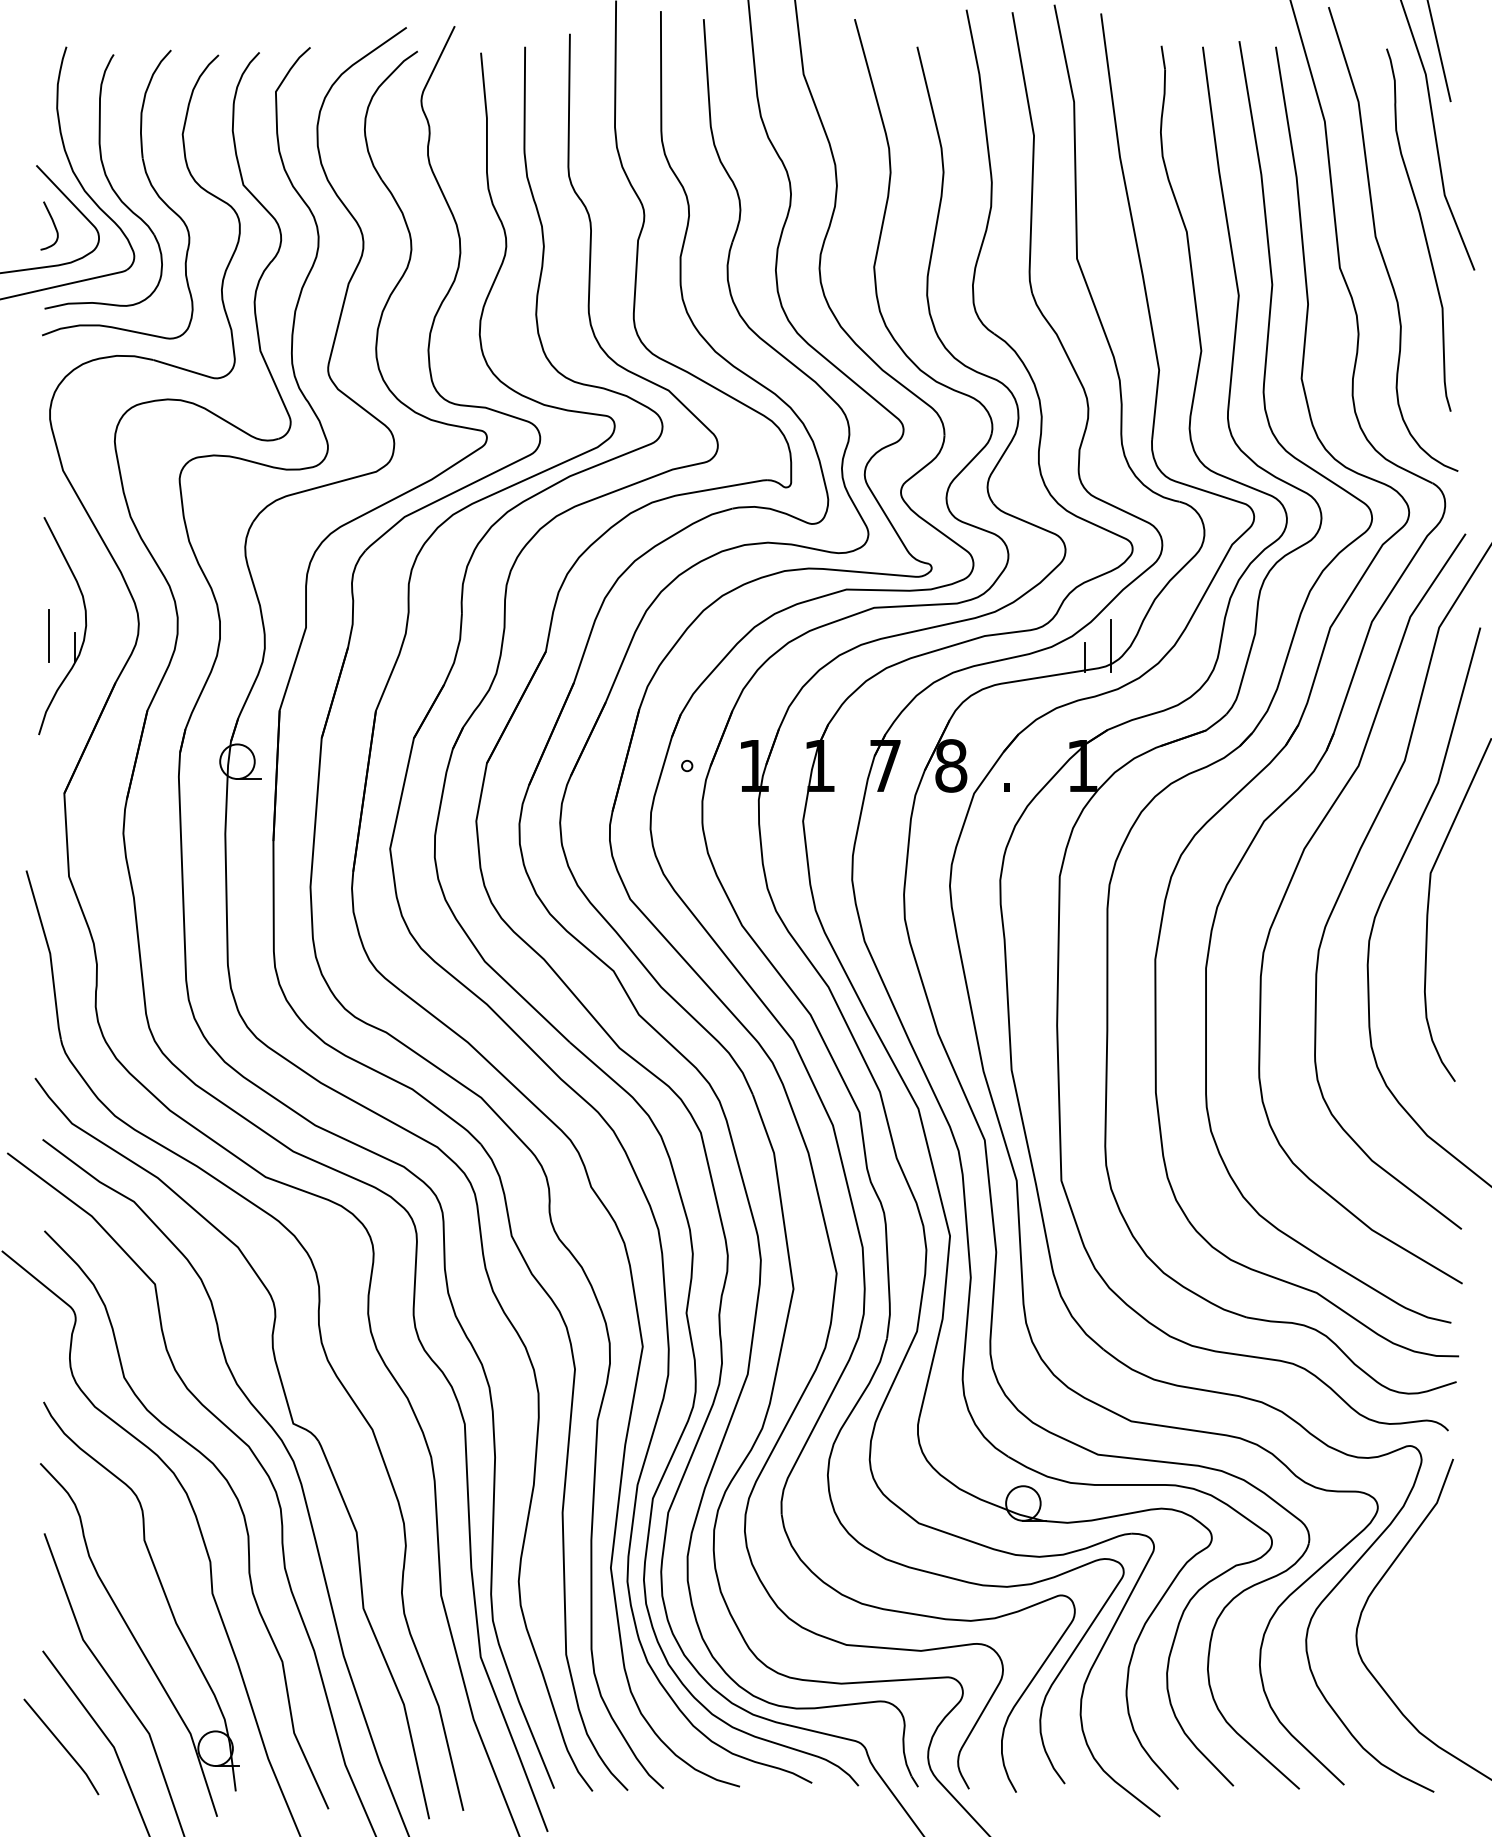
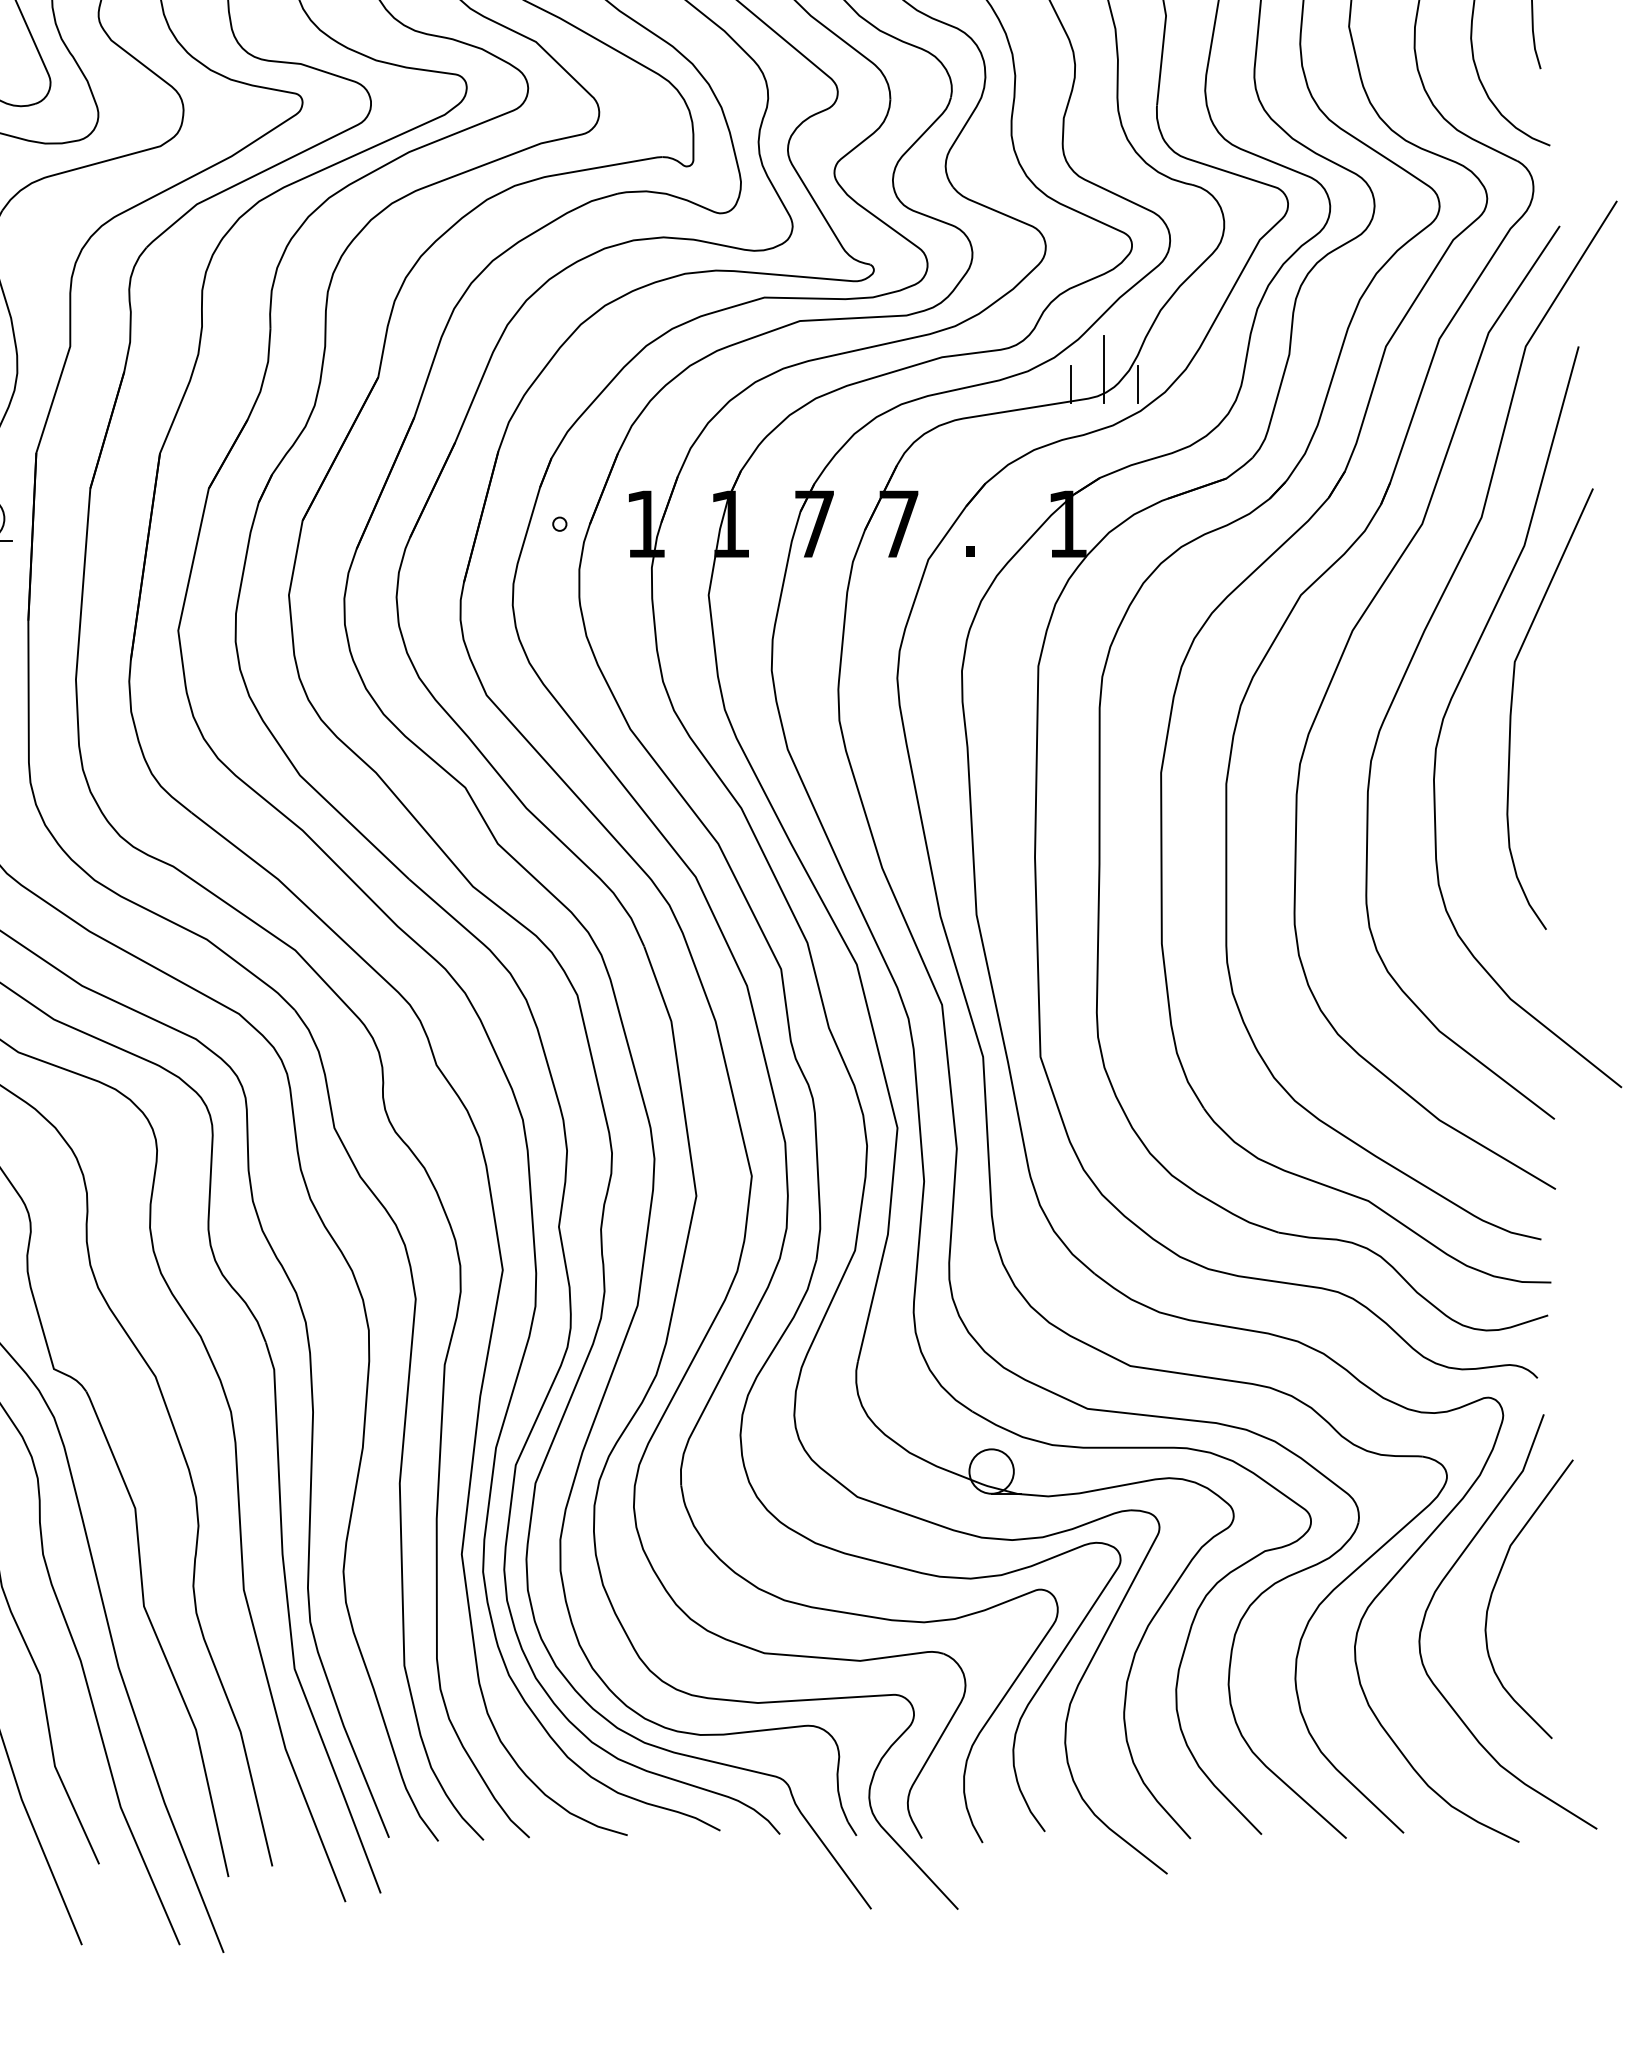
line: (1136, 656) -> (1136, 383), added
text: (951, 765) -> (899, 523), 8 -> 7
curve: (1415, 1594) -> (1495, 1588), added

